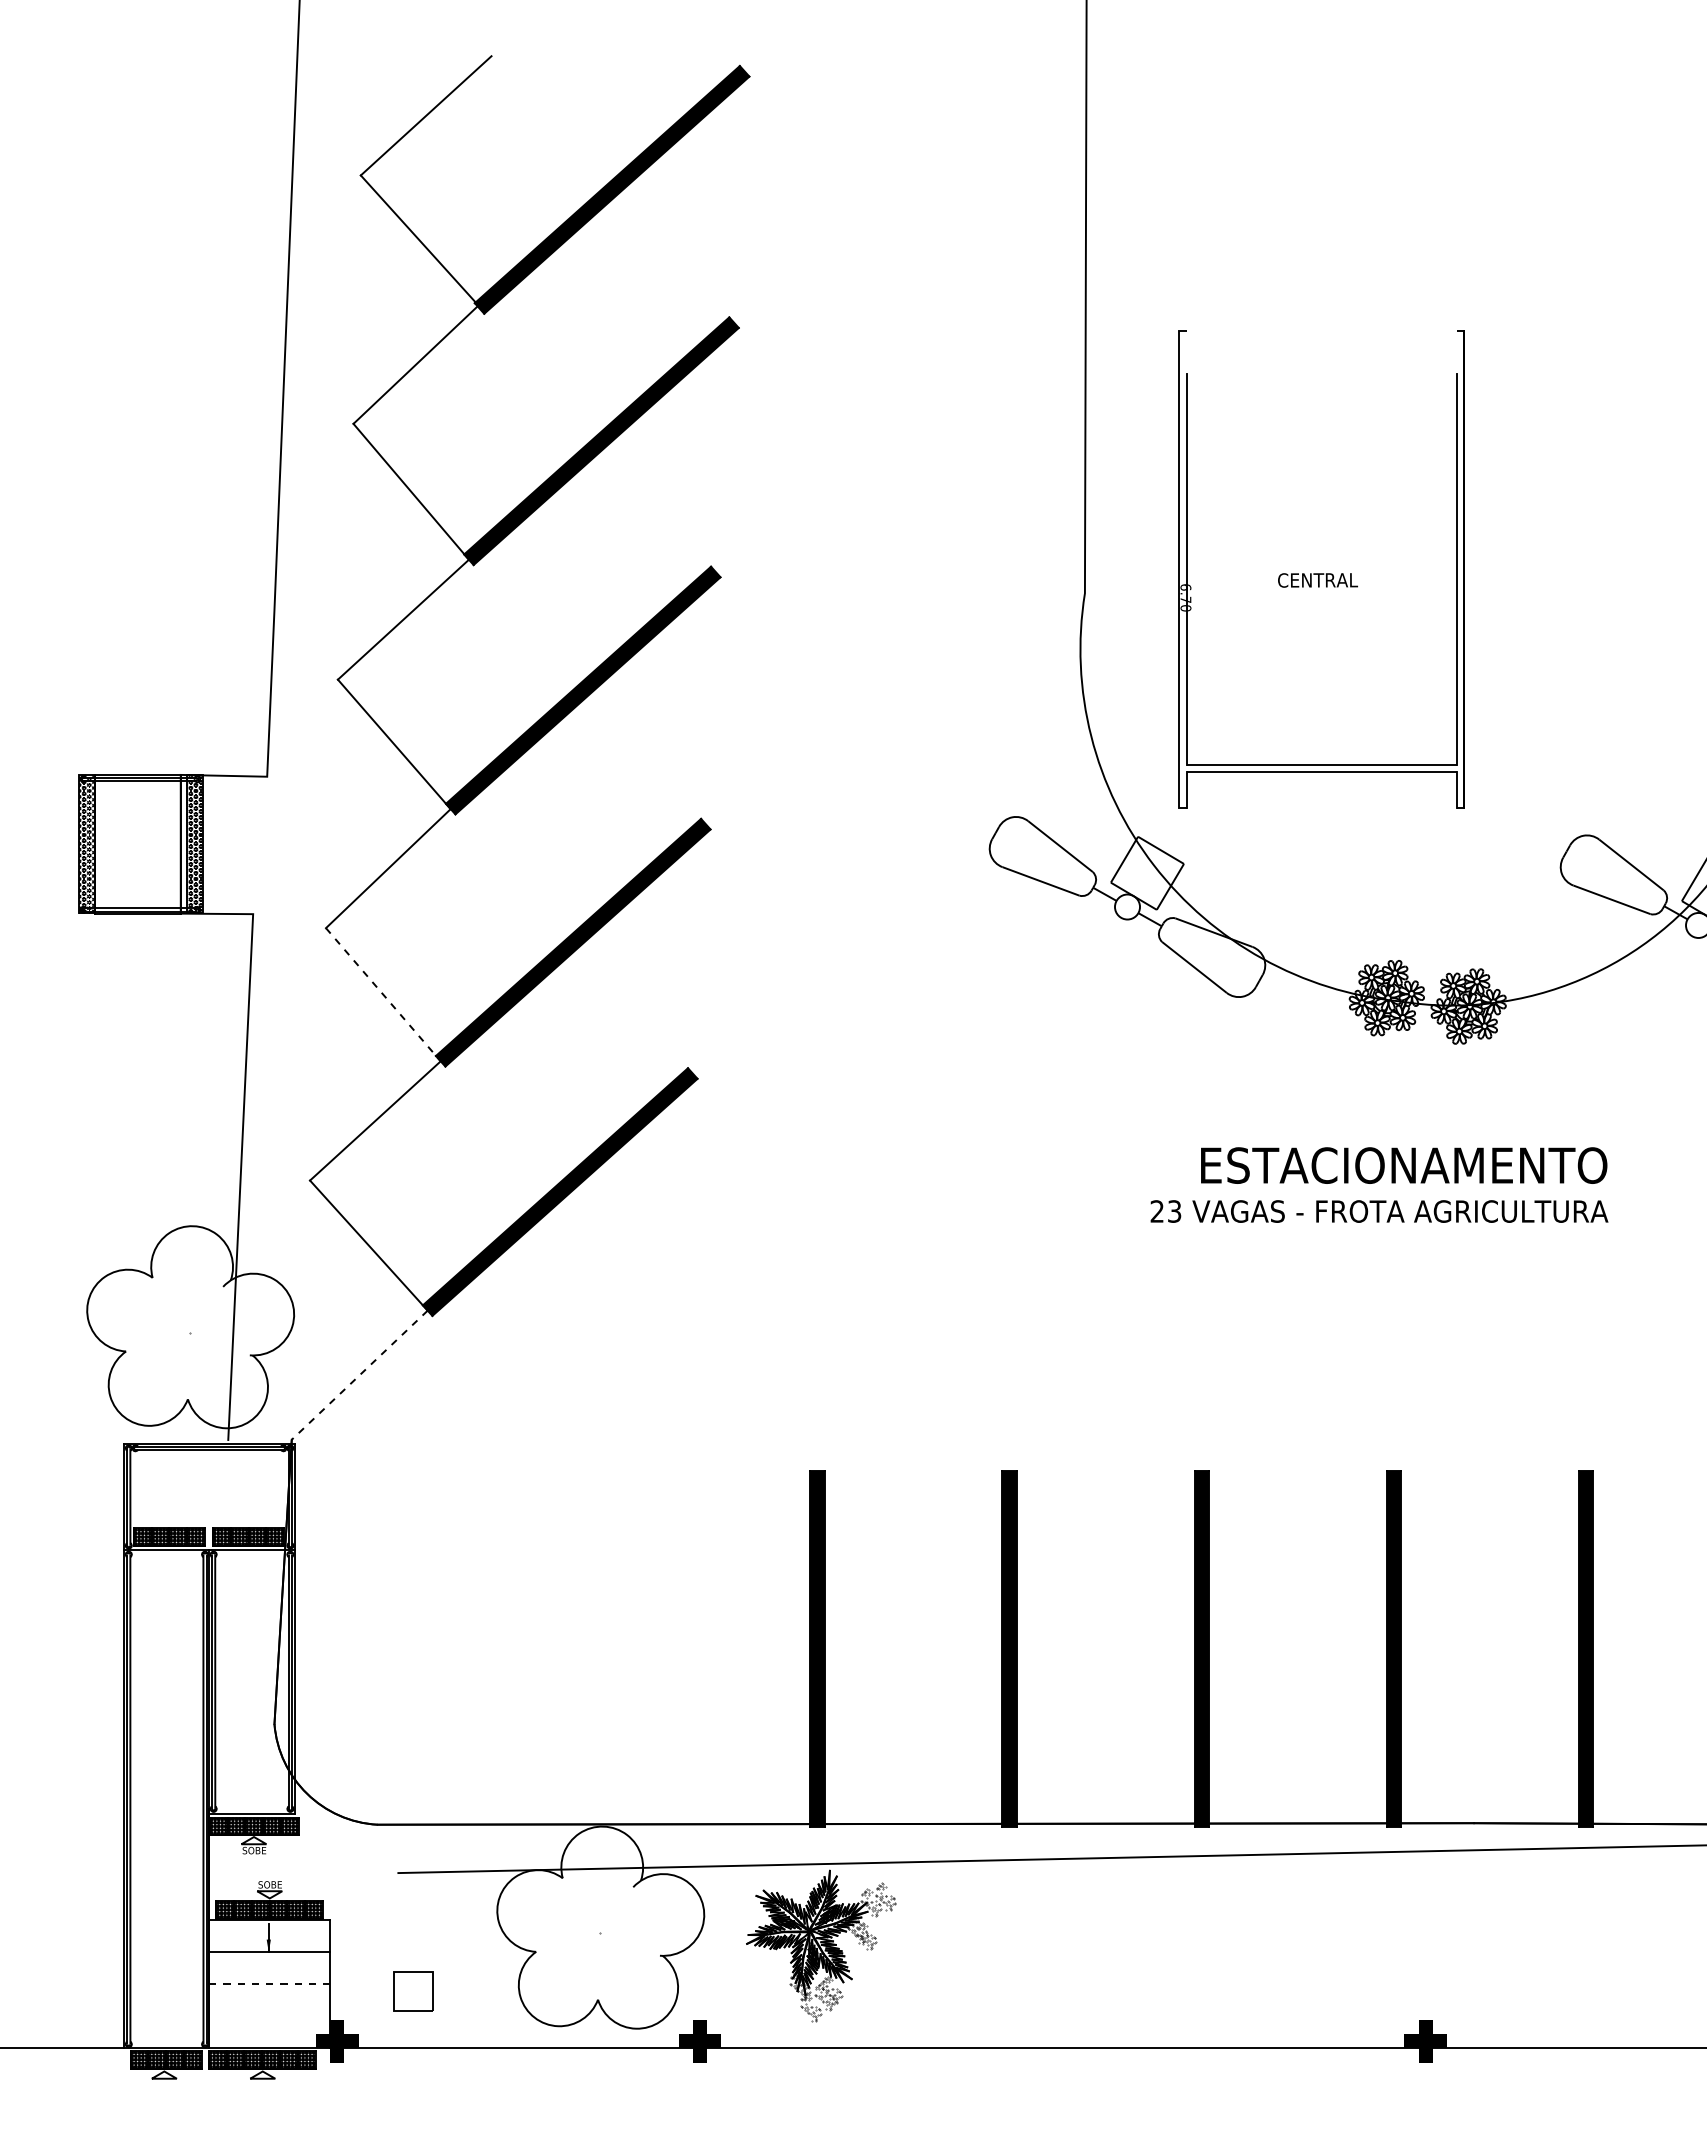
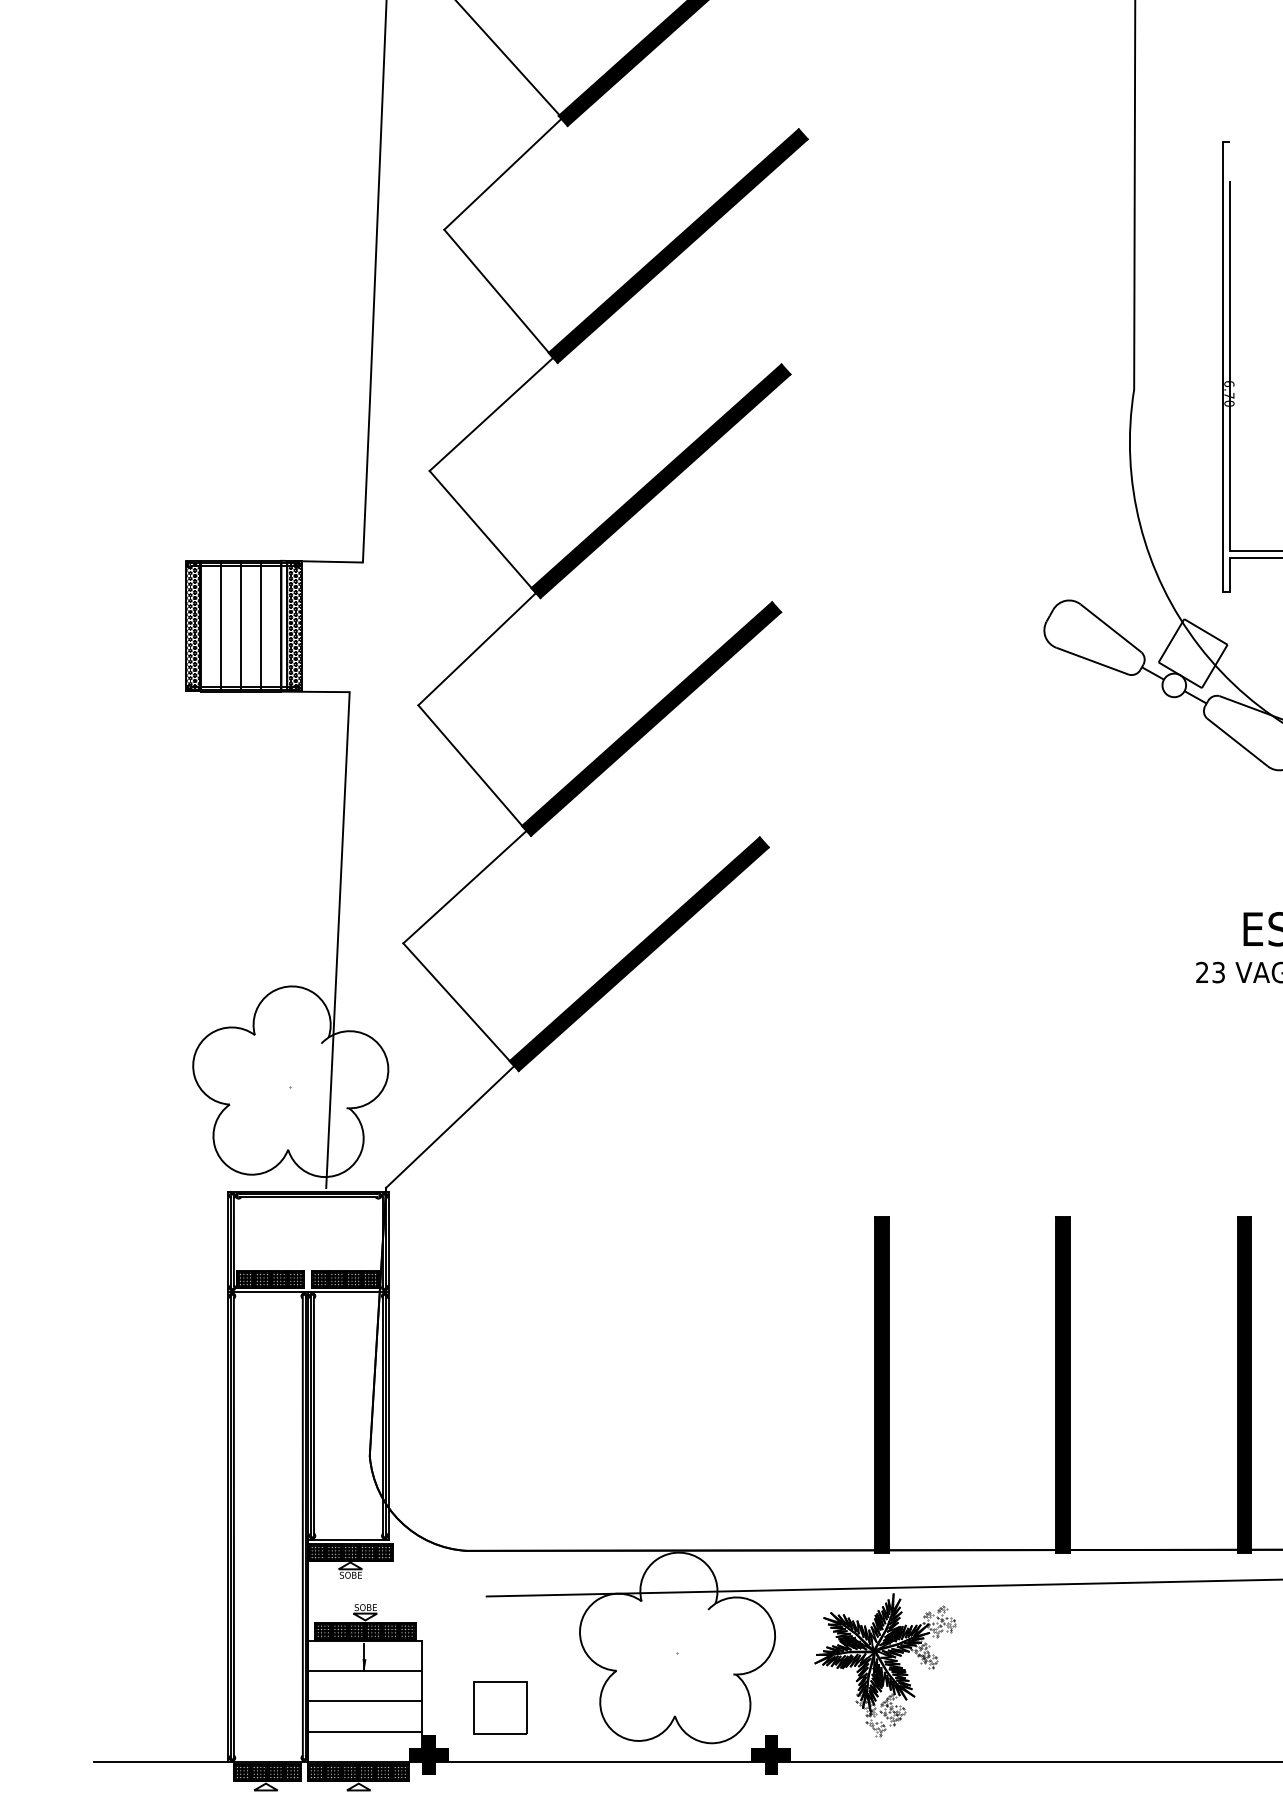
line: (116, 843) -> (220, 625), added
line: (138, 843) -> (241, 625), added
line: (159, 843) -> (261, 625), added
line: (383, 994) -> (472, 767), dashed -> solid
line: (359, 1375) -> (449, 1127), dashed -> solid
line: (269, 1984) -> (365, 1701), dashed -> solid
part: (412, 1991) -> (499, 1708), size x1.43
line: (269, 2016) -> (365, 1731), added

